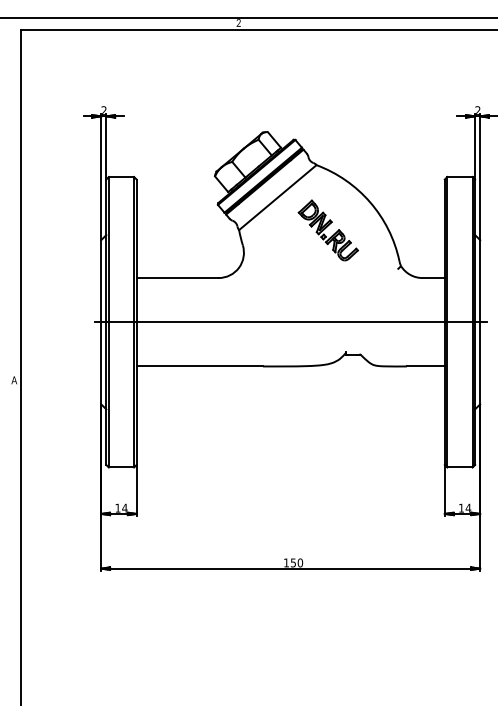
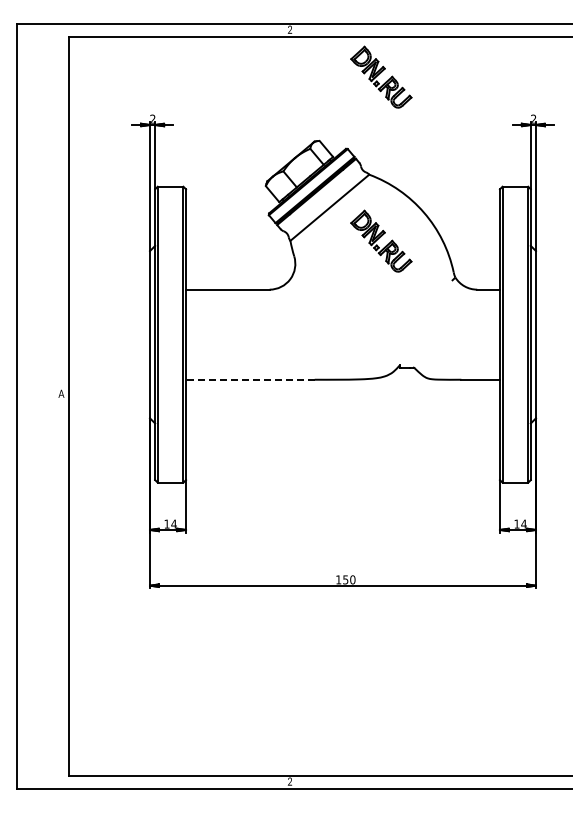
part: (328, 68) -> (381, 76), added
line: (290, 322) -> (342, 334), removed
line: (198, 366) -> (249, 379), solid -> dashed

